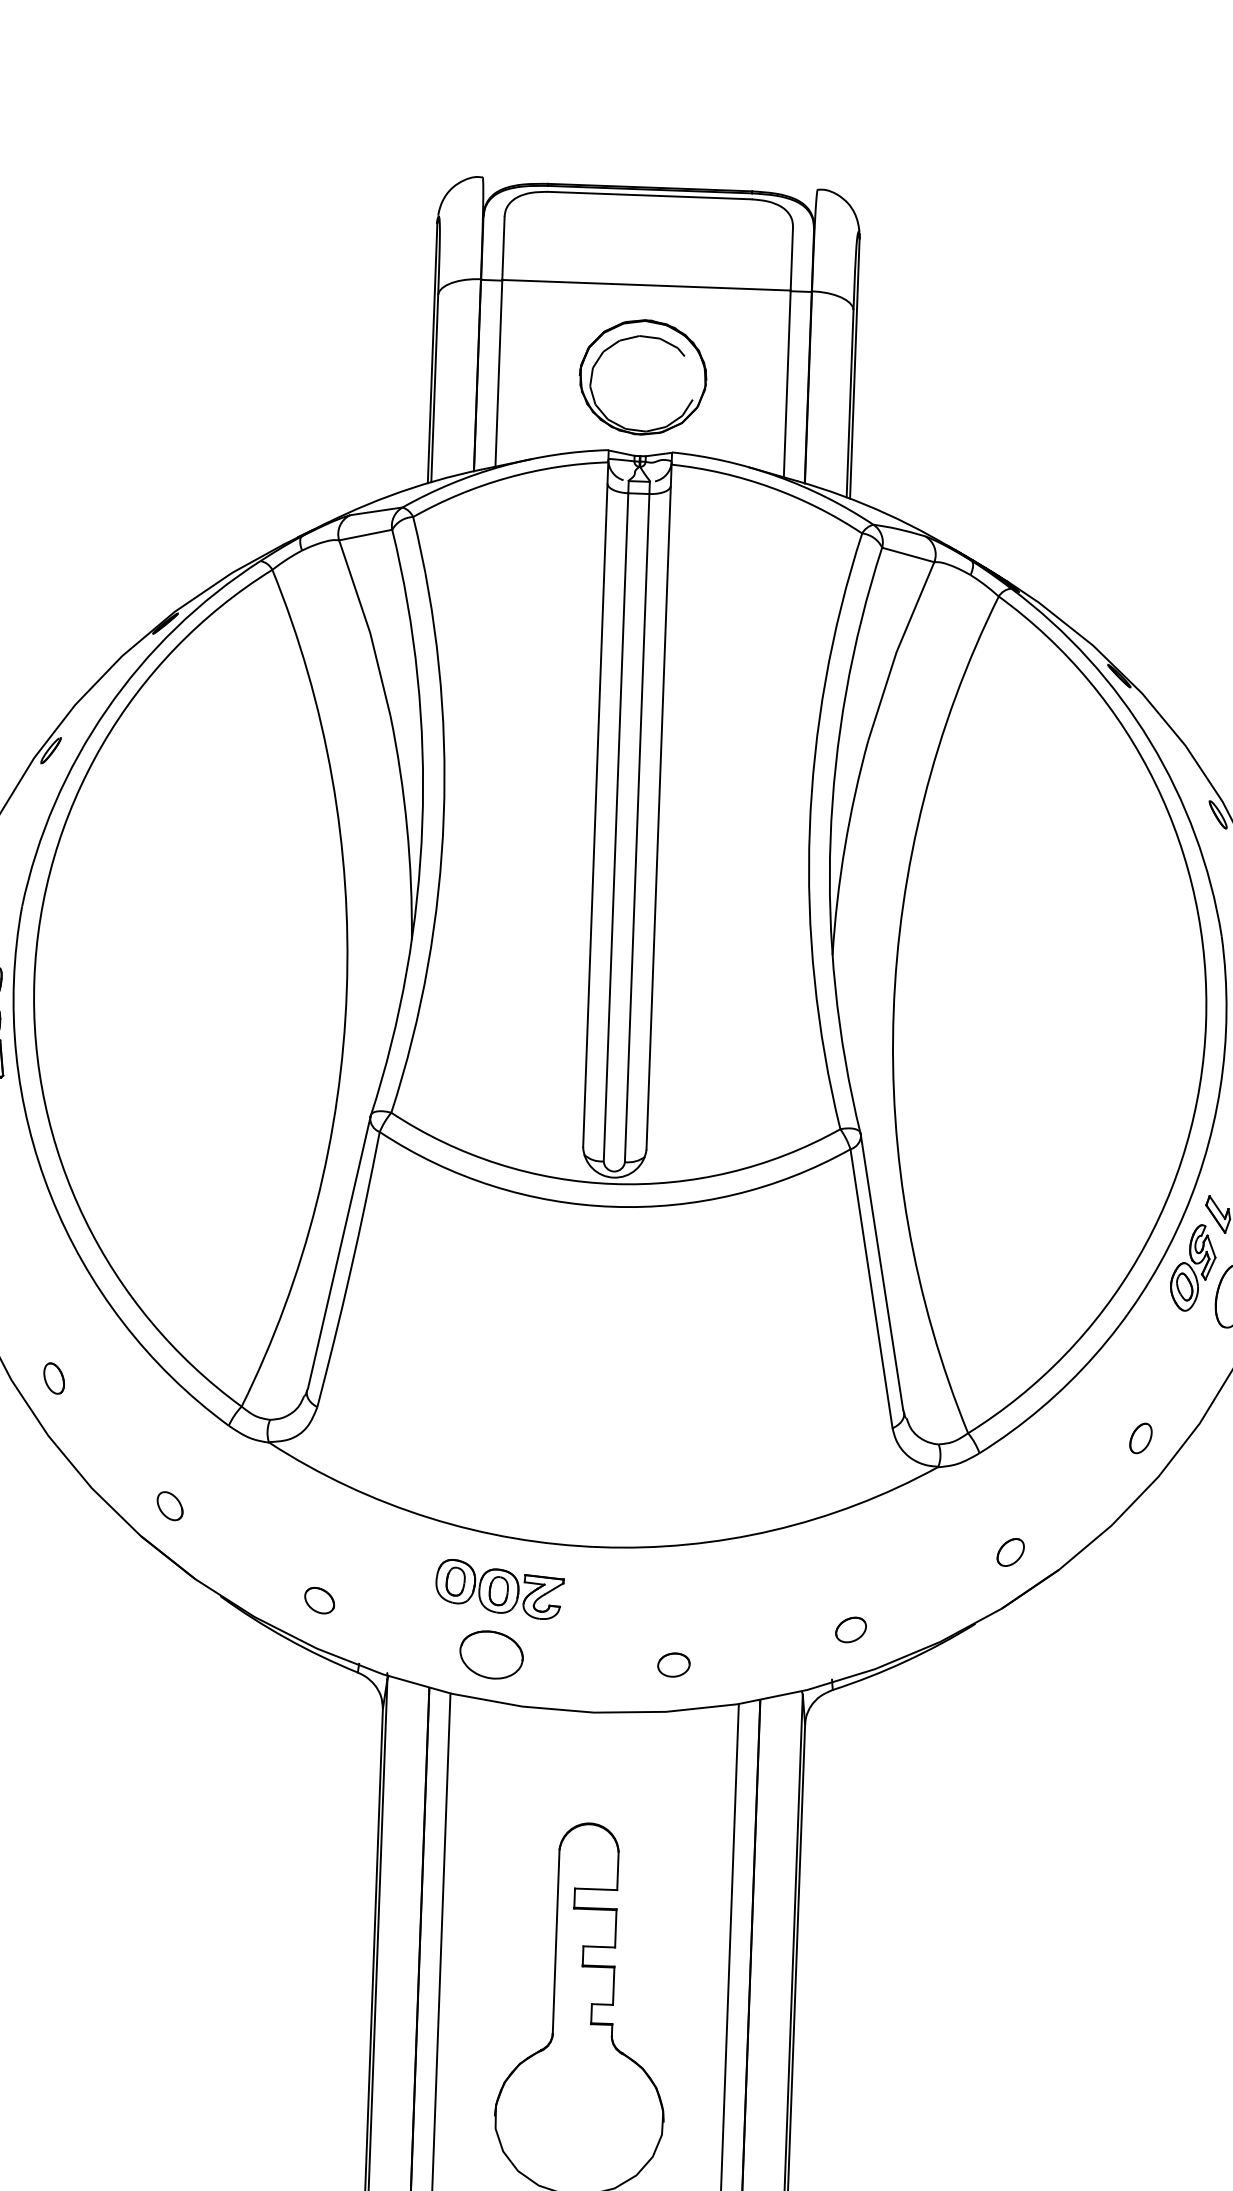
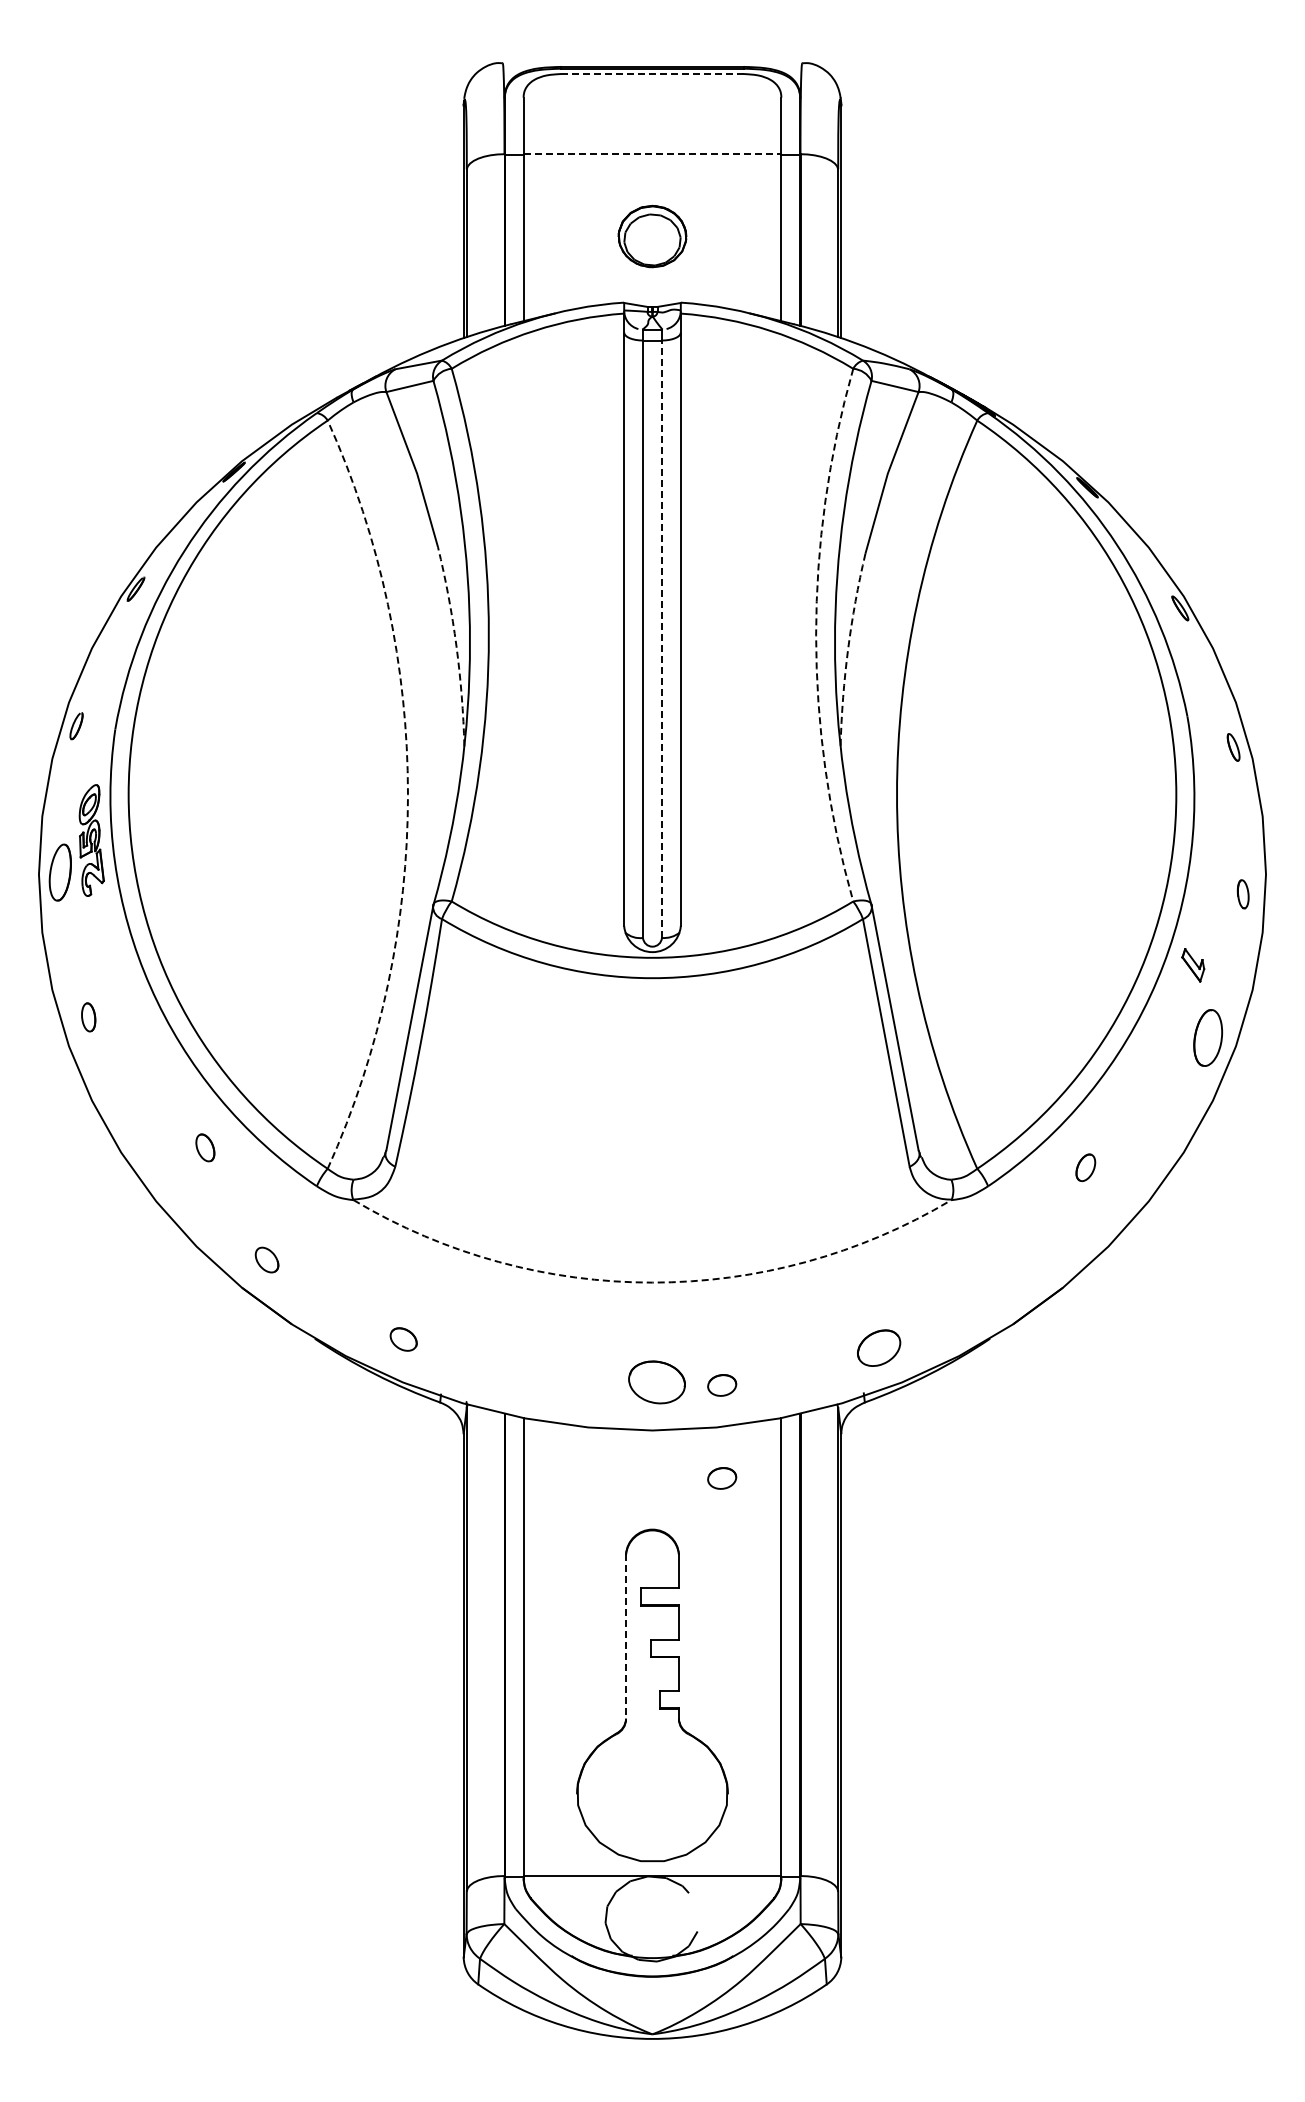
line: (649, 196) -> (652, 74), solid -> dashed
line: (646, 285) -> (652, 154), solid -> dashed
part: (643, 377) -> (652, 236), size x0.6
arc: (407, 827) -> (456, 646), solid -> dashed
line: (636, 828) -> (661, 639), solid -> dashed
arc: (810, 830) -> (816, 635), solid -> dashed
arc: (845, 847) -> (848, 649), solid -> dashed
arc: (346, 991) -> (407, 794), solid -> dashed
part: (1192, 1267) -> (1172, 1013), removed
part: (54, 1378) -> (205, 1147), moved
part: (1140, 1438) -> (1085, 1167), moved
arc: (600, 1547) -> (652, 1282), solid -> dashed
part: (1009, 1552) -> (1018, 1273), removed
part: (499, 1589) -> (563, 1323), removed
part: (851, 1630) -> (879, 1348), size x1.6
part: (491, 1655) -> (656, 1382), moved
part: (670, 1769) -> (722, 1478), added
line: (556, 1941) -> (626, 1636), solid -> dashed

